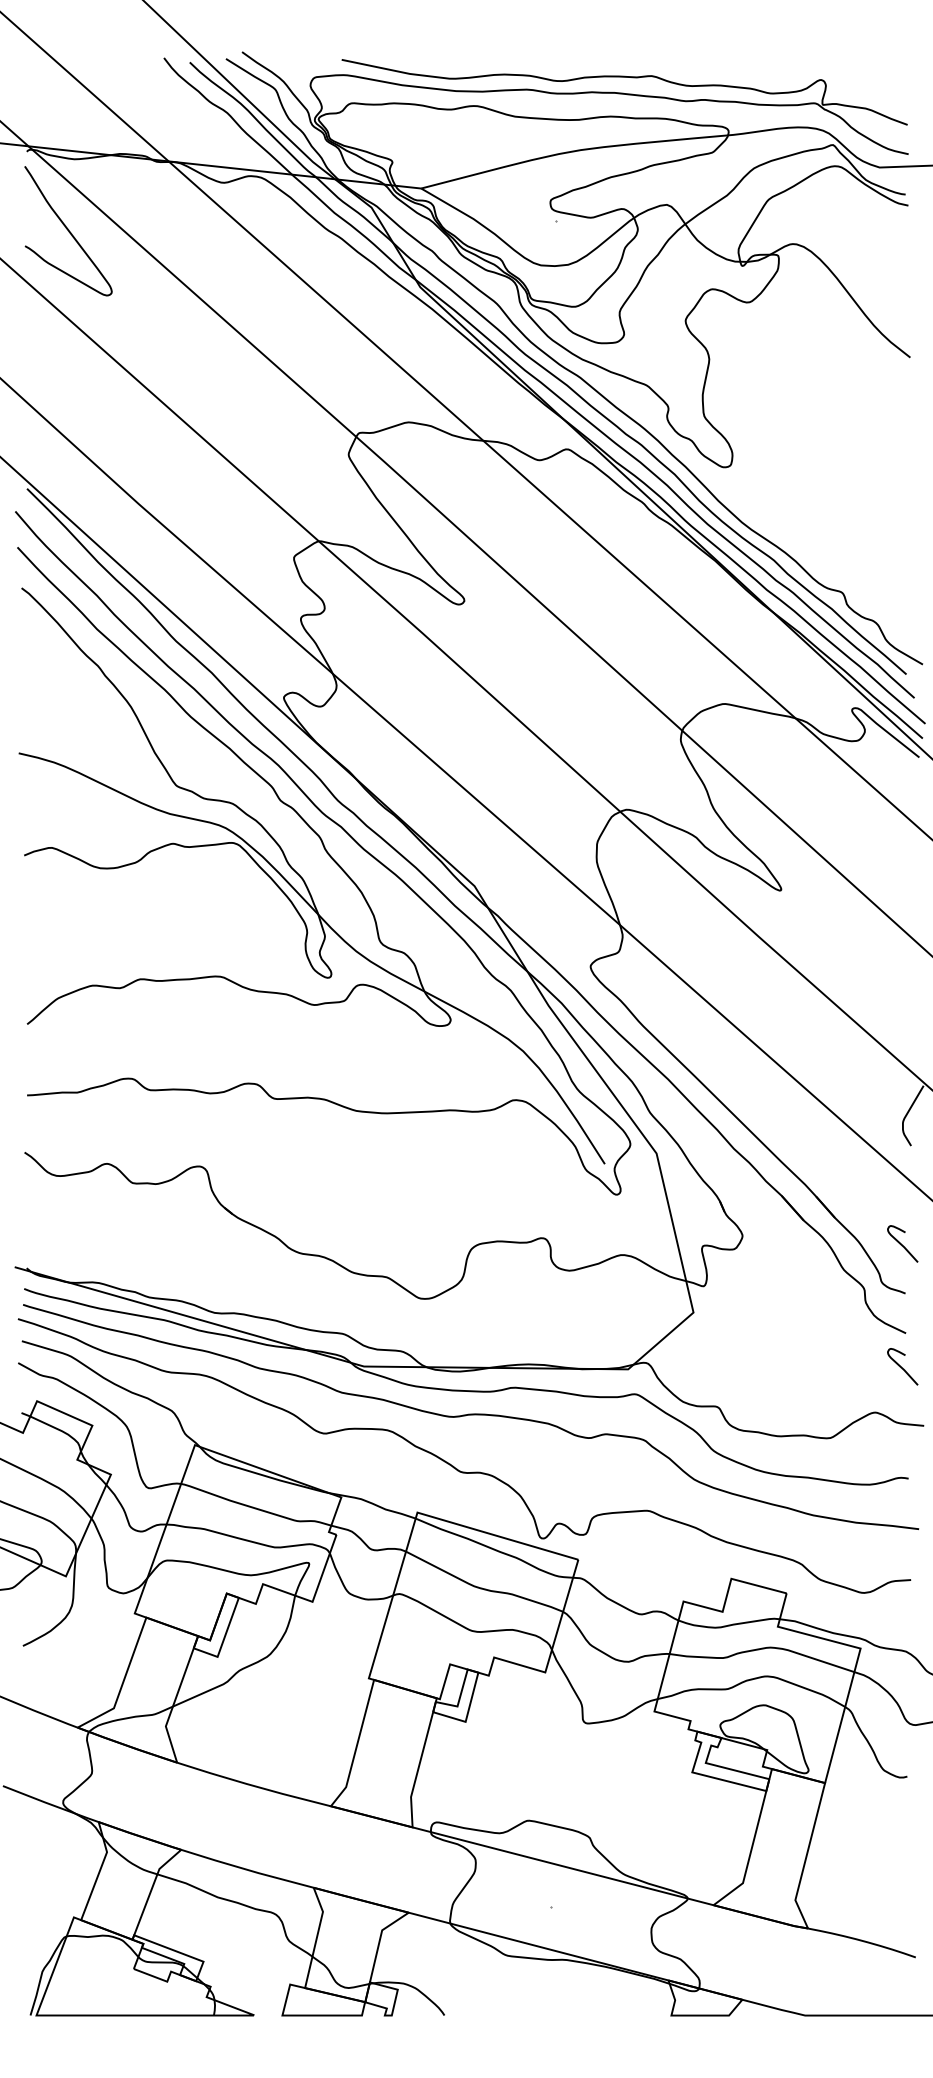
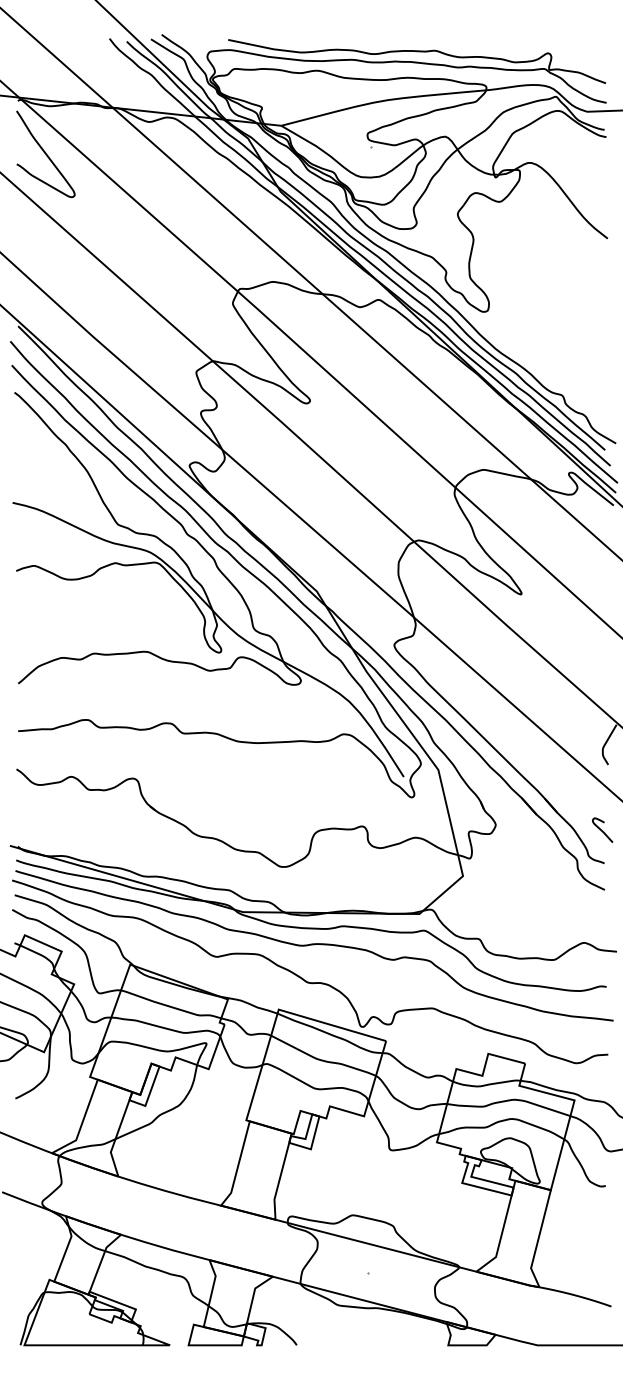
curve: (900, 1365) -> (601, 911), removed

